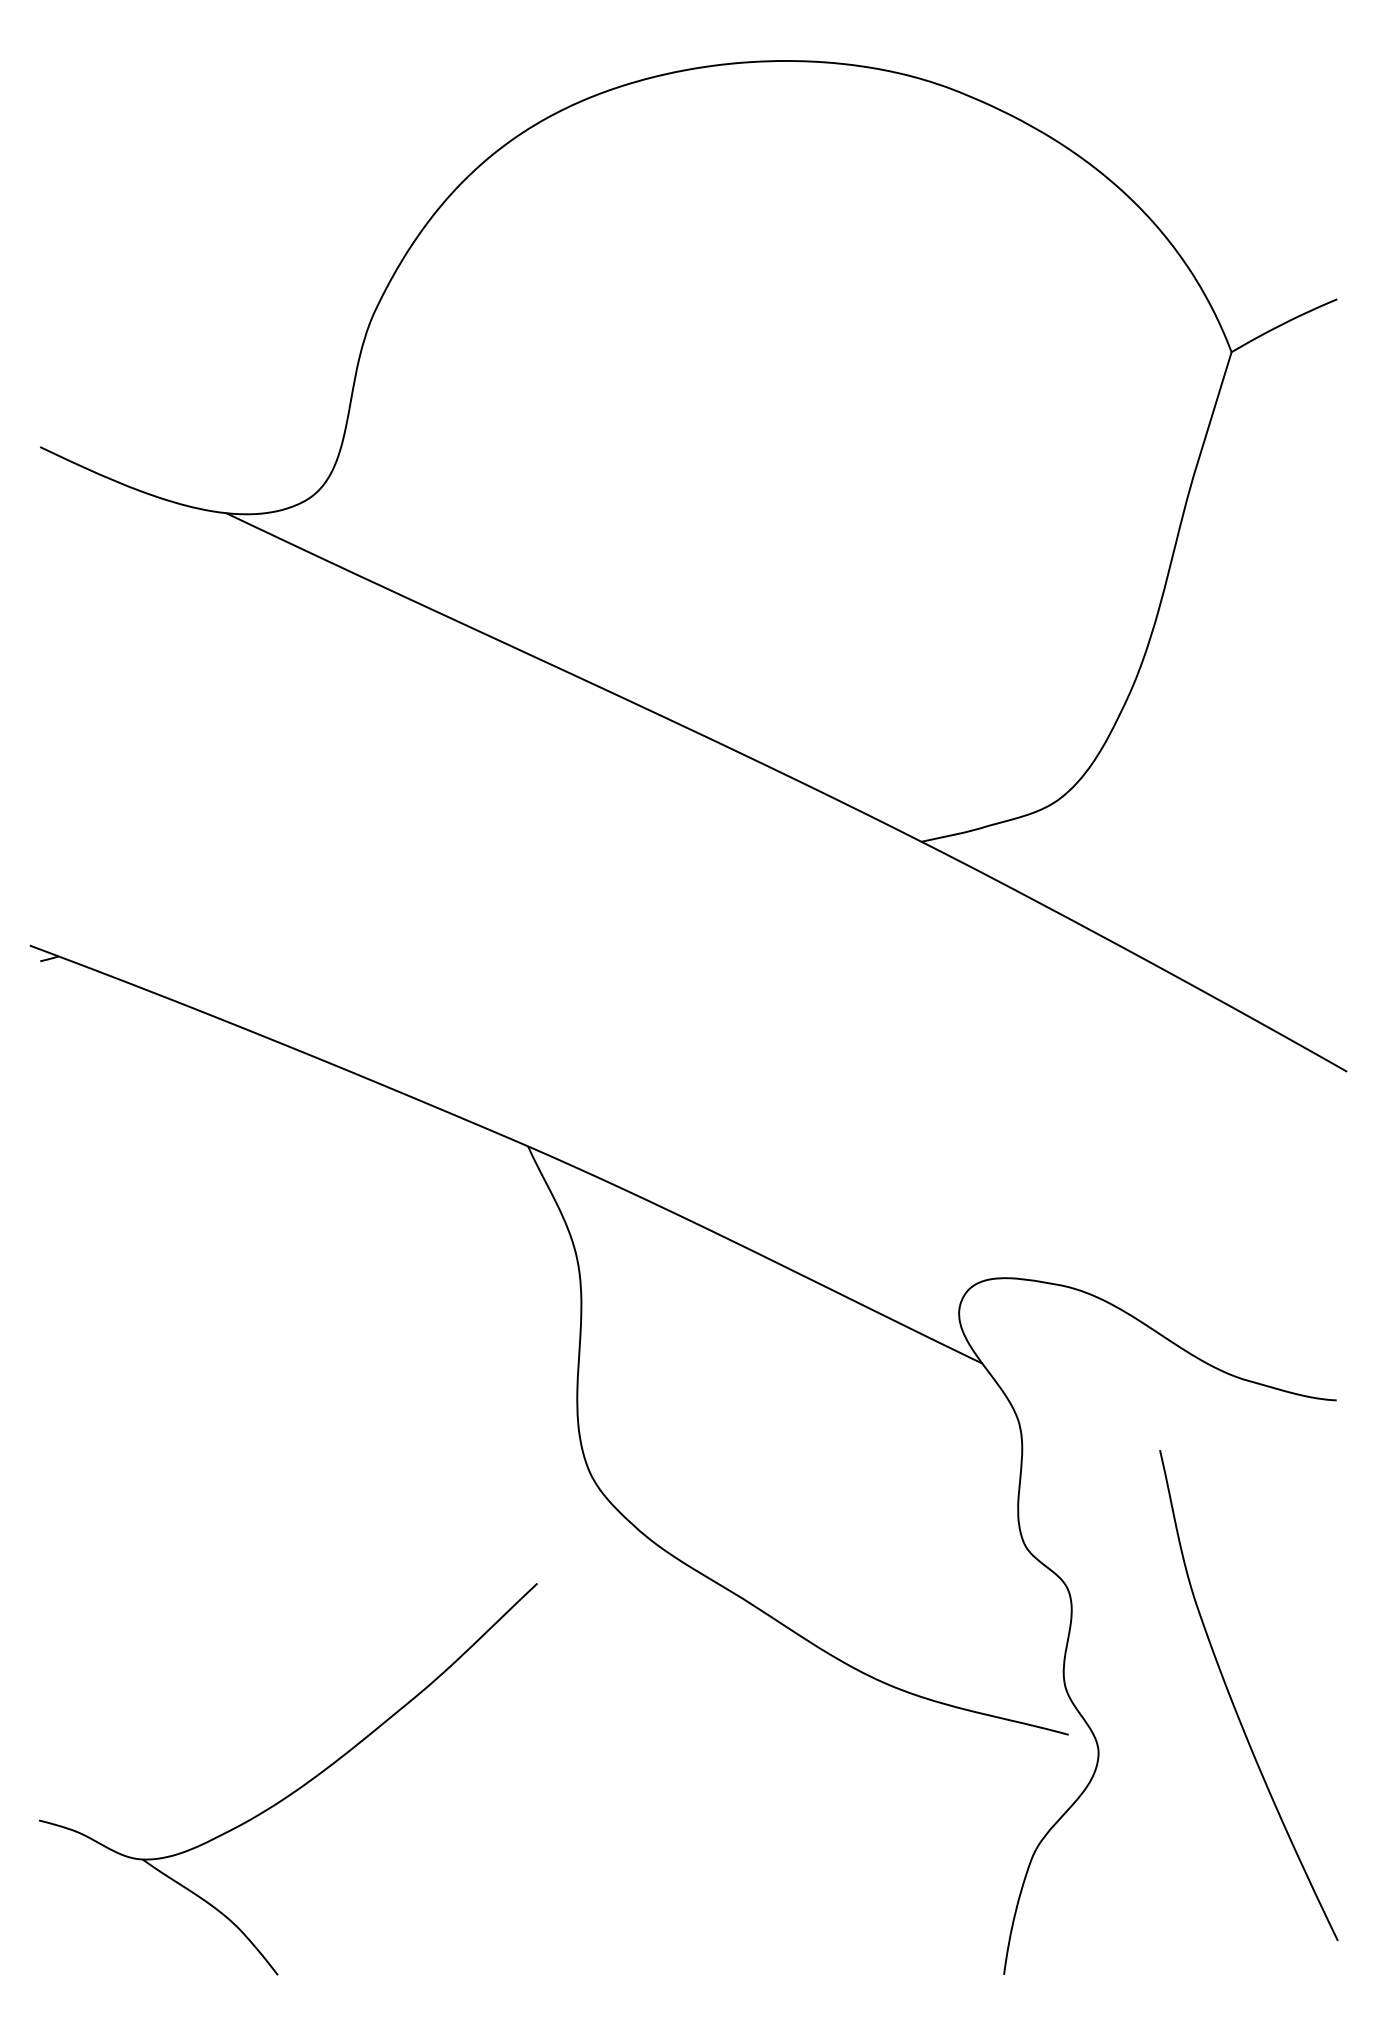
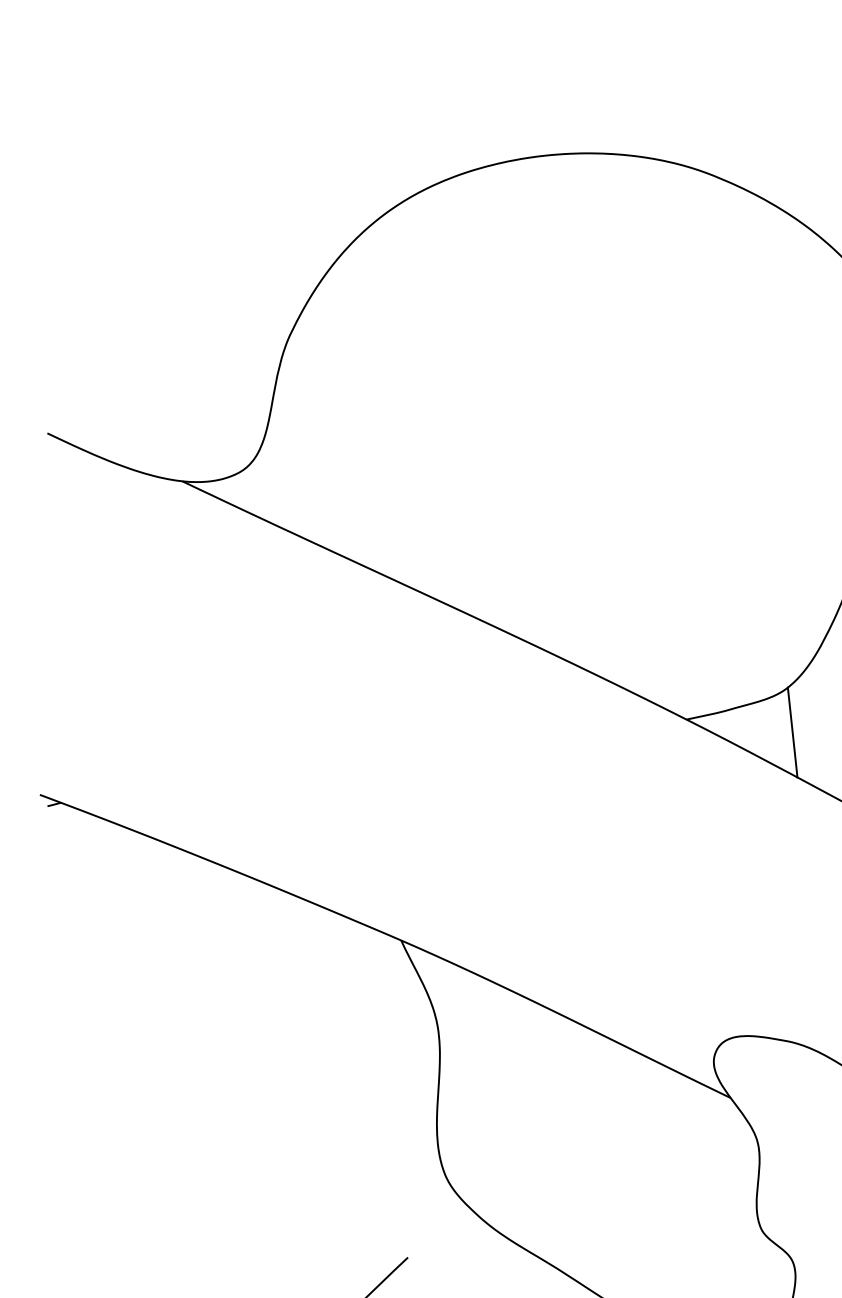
line: (1067, 859) -> (792, 732), added

